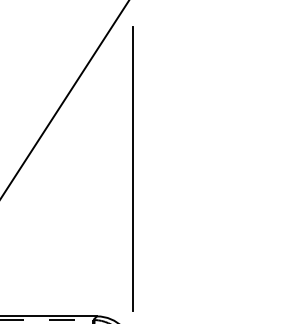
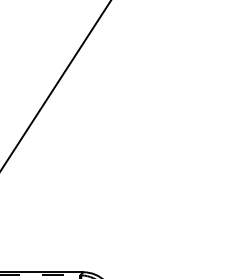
line: (133, 168) -> (114, 145), removed

